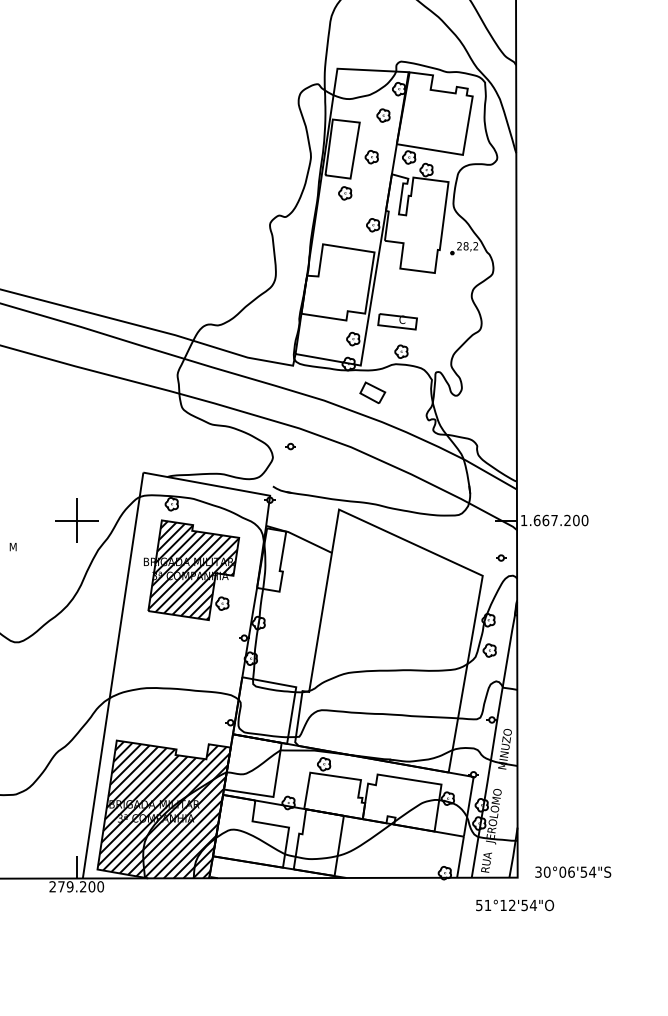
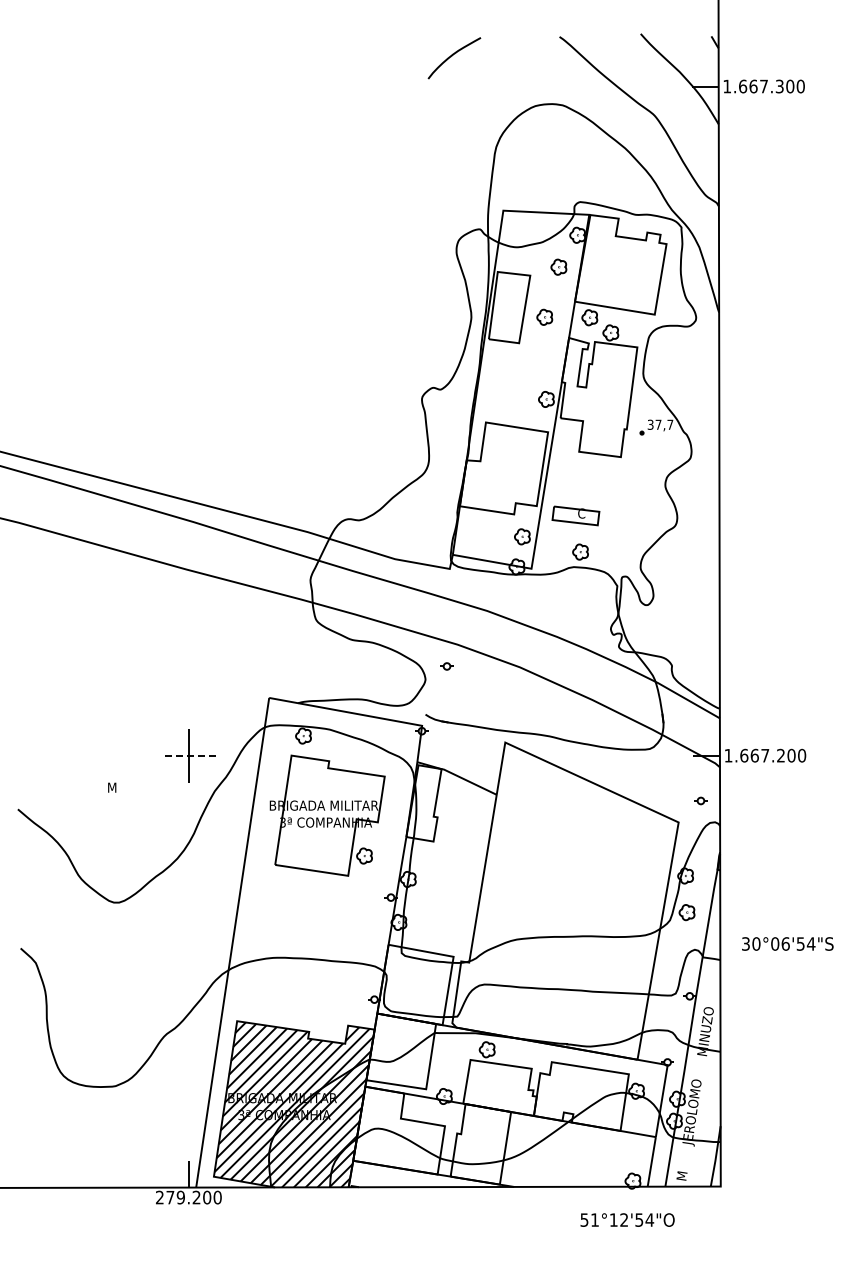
part: (345, 192) -> (512, 360), removed
text: (467, 245) -> (660, 424), 28,2 -> 37,7
part: (372, 392) -> (545, 601), removed
line: (76, 520) -> (188, 755), solid -> dashed
hatch: (193, 570) -> (329, 815), removed
text: (485, 861) -> (682, 1167), RUA -> M
text: (572, 871) -> (787, 943), moved
text: (514, 904) -> (627, 1219), moved

